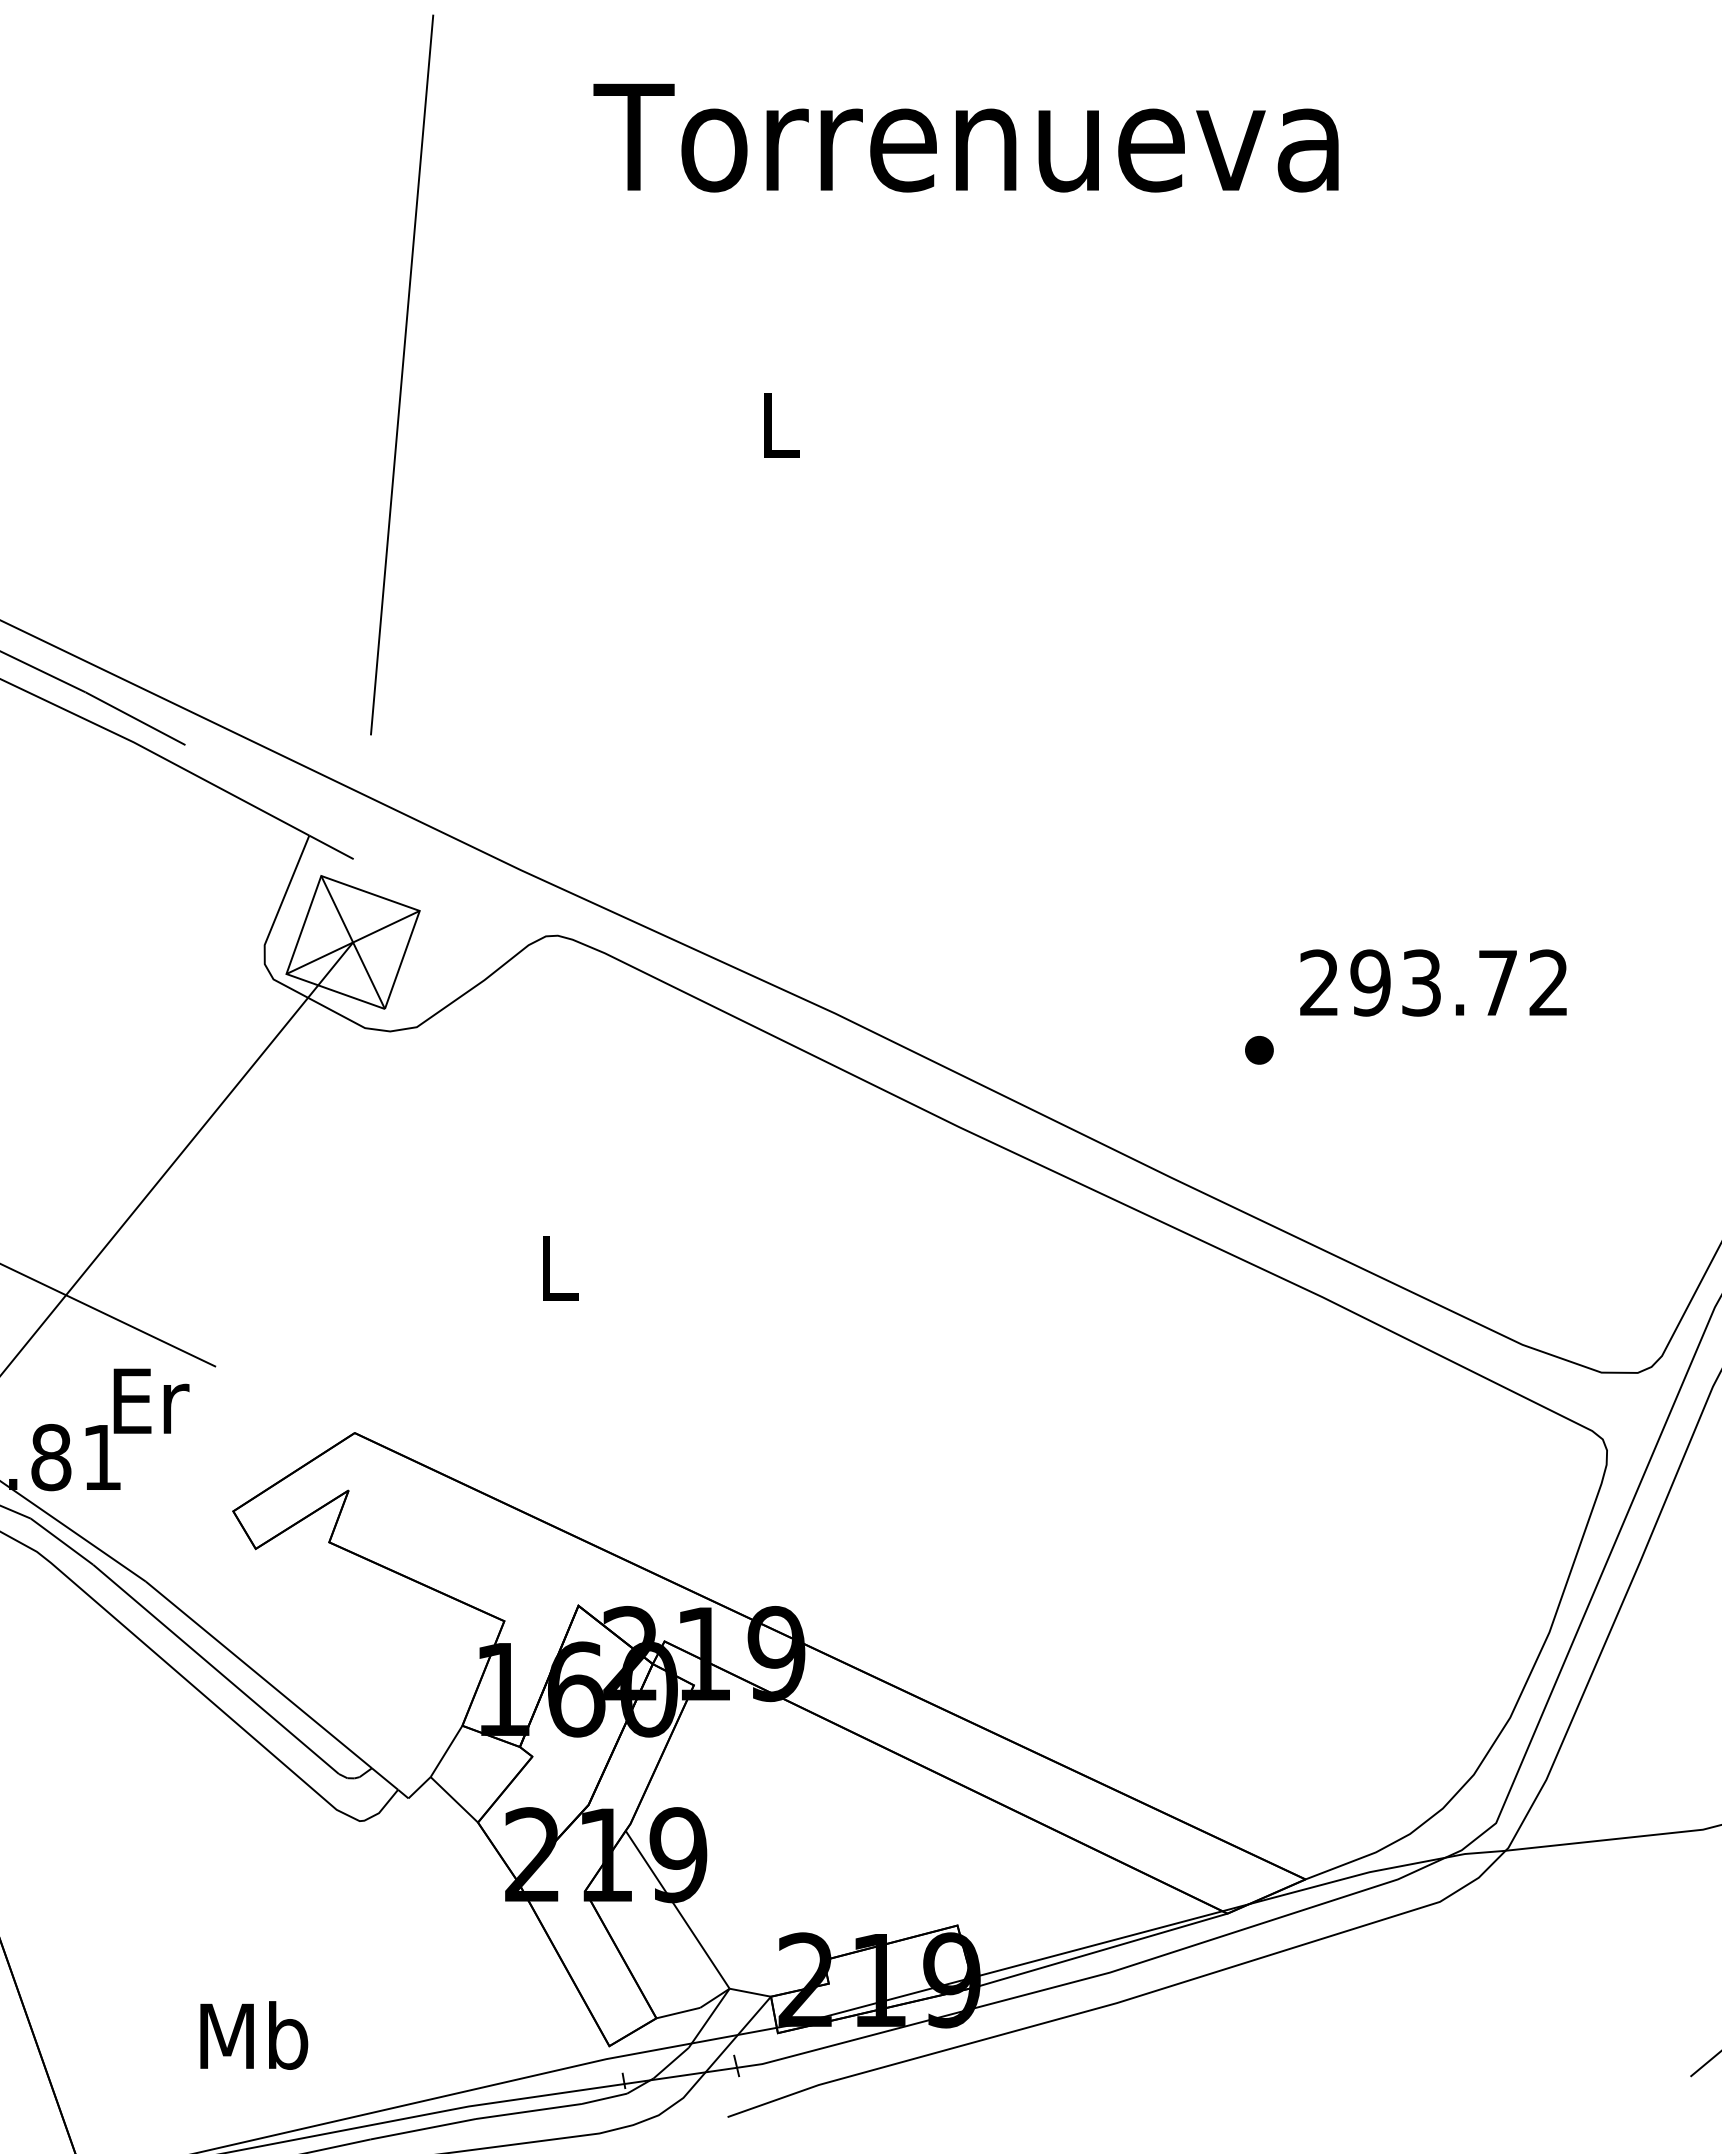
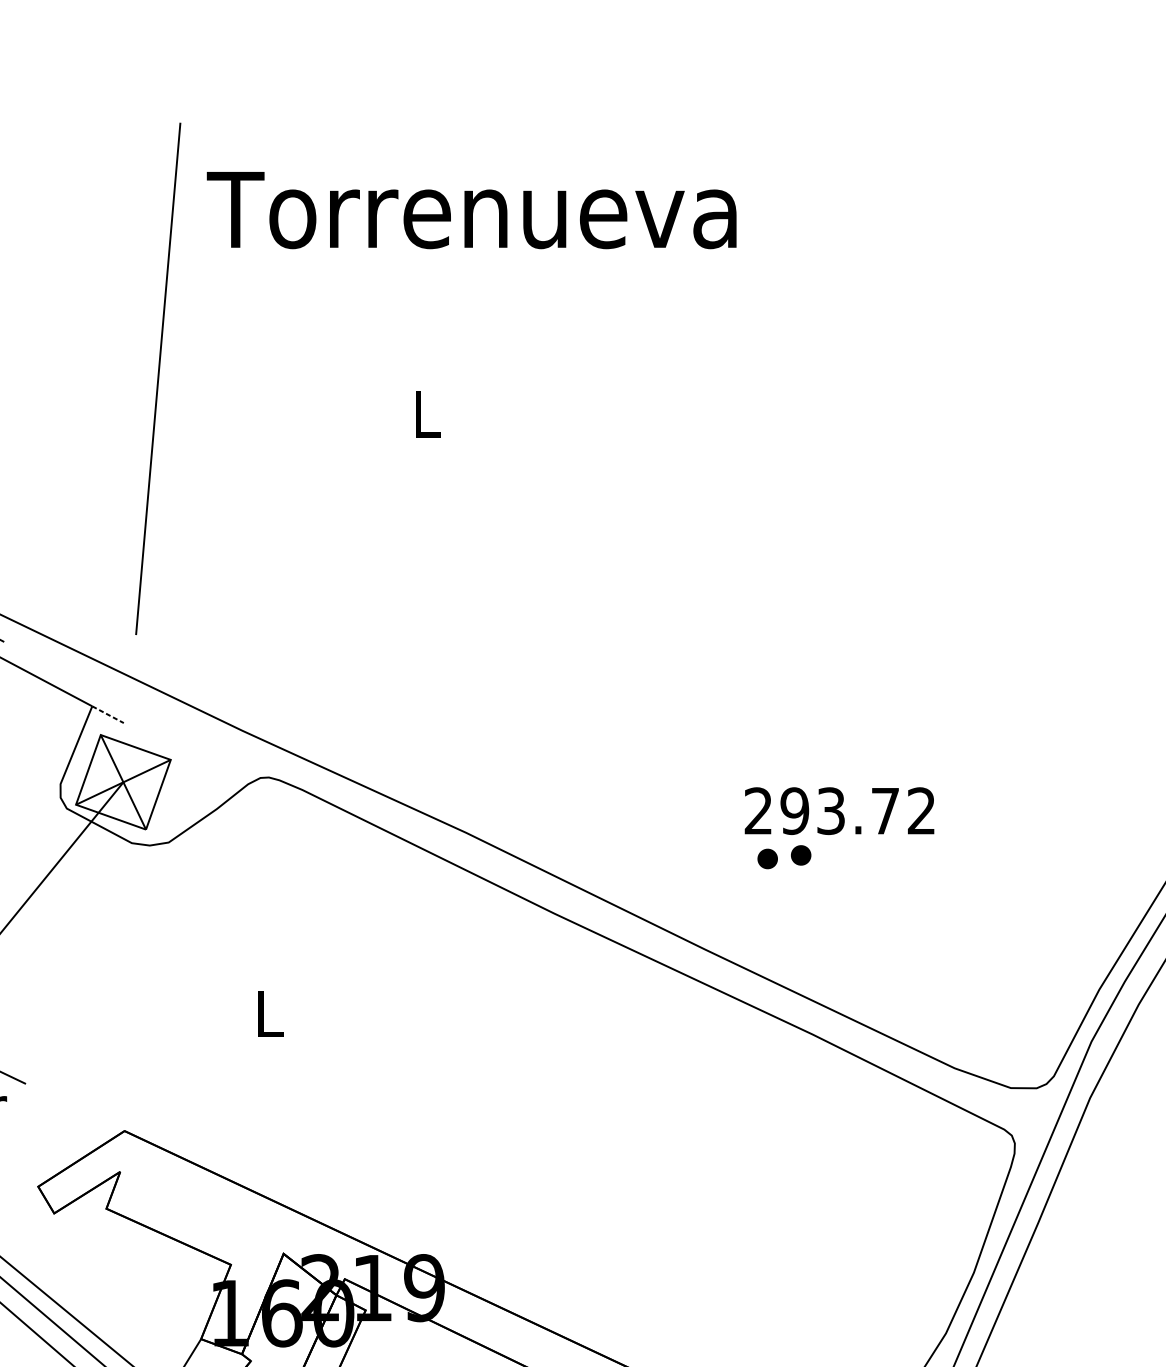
text: (965, 137) -> (471, 210), moved
line: (331, 847) -> (108, 714), solid -> dashed
text: (1433, 982) -> (839, 810), moved
part: (1306, 1045) -> (801, 855), added

